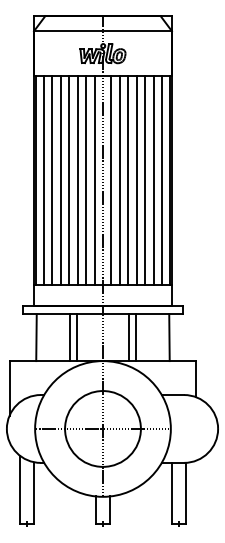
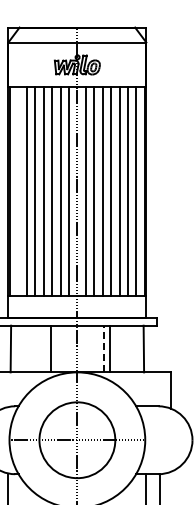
line: (44, 180) -> (18, 191), removed
line: (70, 337) -> (44, 348), removed
line: (129, 337) -> (103, 348), solid -> dashed

